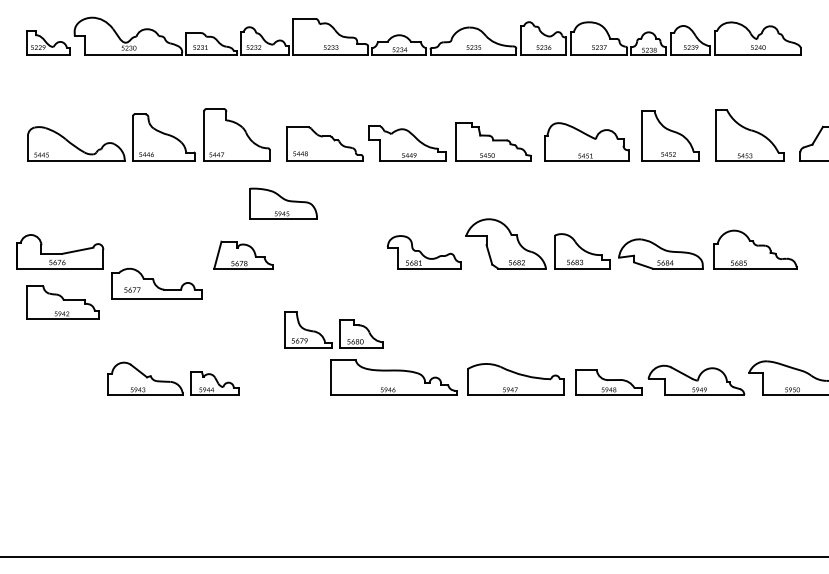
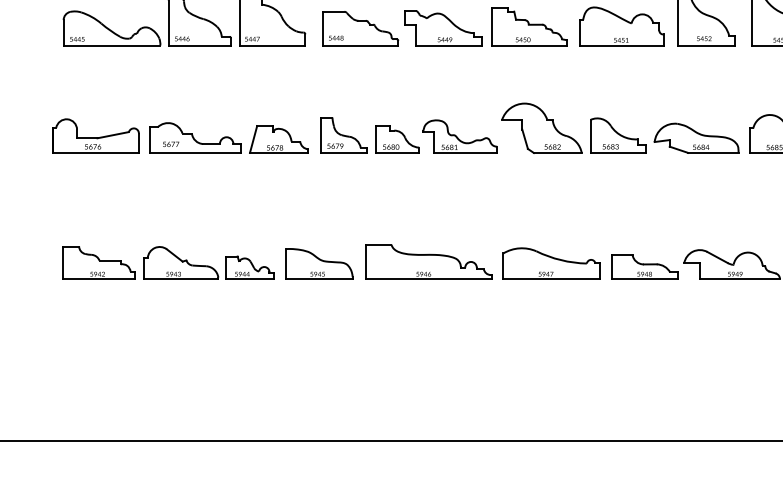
part: (283, 203) -> (319, 263), moved
part: (156, 283) -> (195, 137), moved
part: (62, 302) -> (98, 262), moved
part: (333, 329) -> (369, 134), moved

